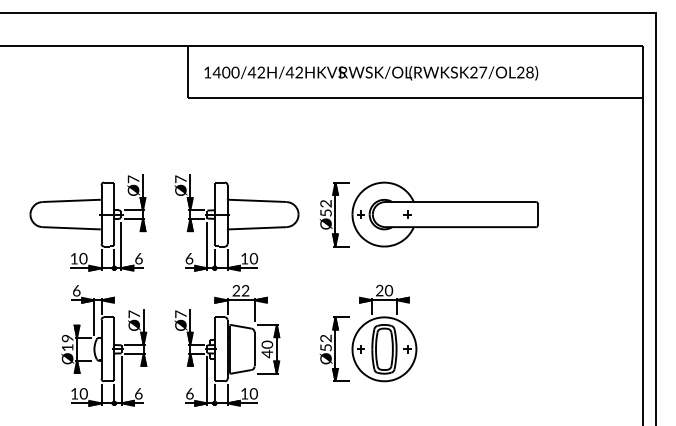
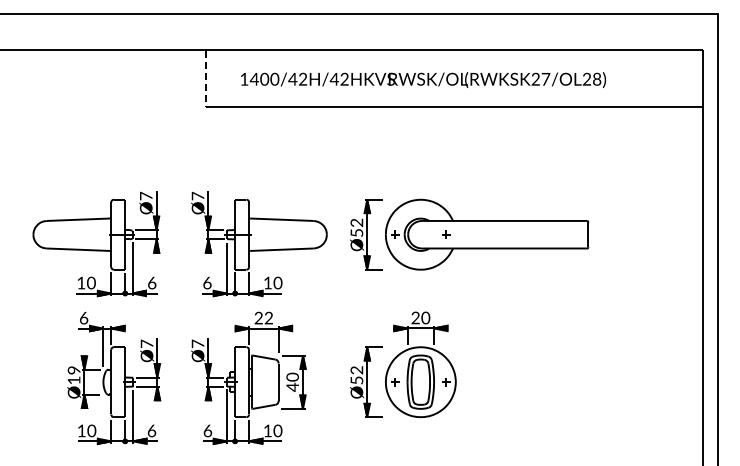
line: (188, 72) -> (206, 79), solid -> dashed
text: (371, 72) -> (423, 79), moved

